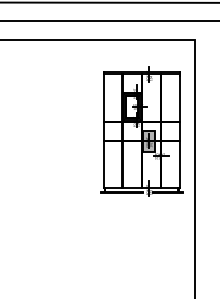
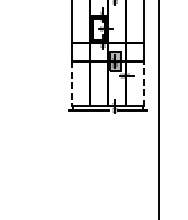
line: (103, 164) -> (71, 83), solid -> dashed
line: (179, 164) -> (143, 83), solid -> dashed

